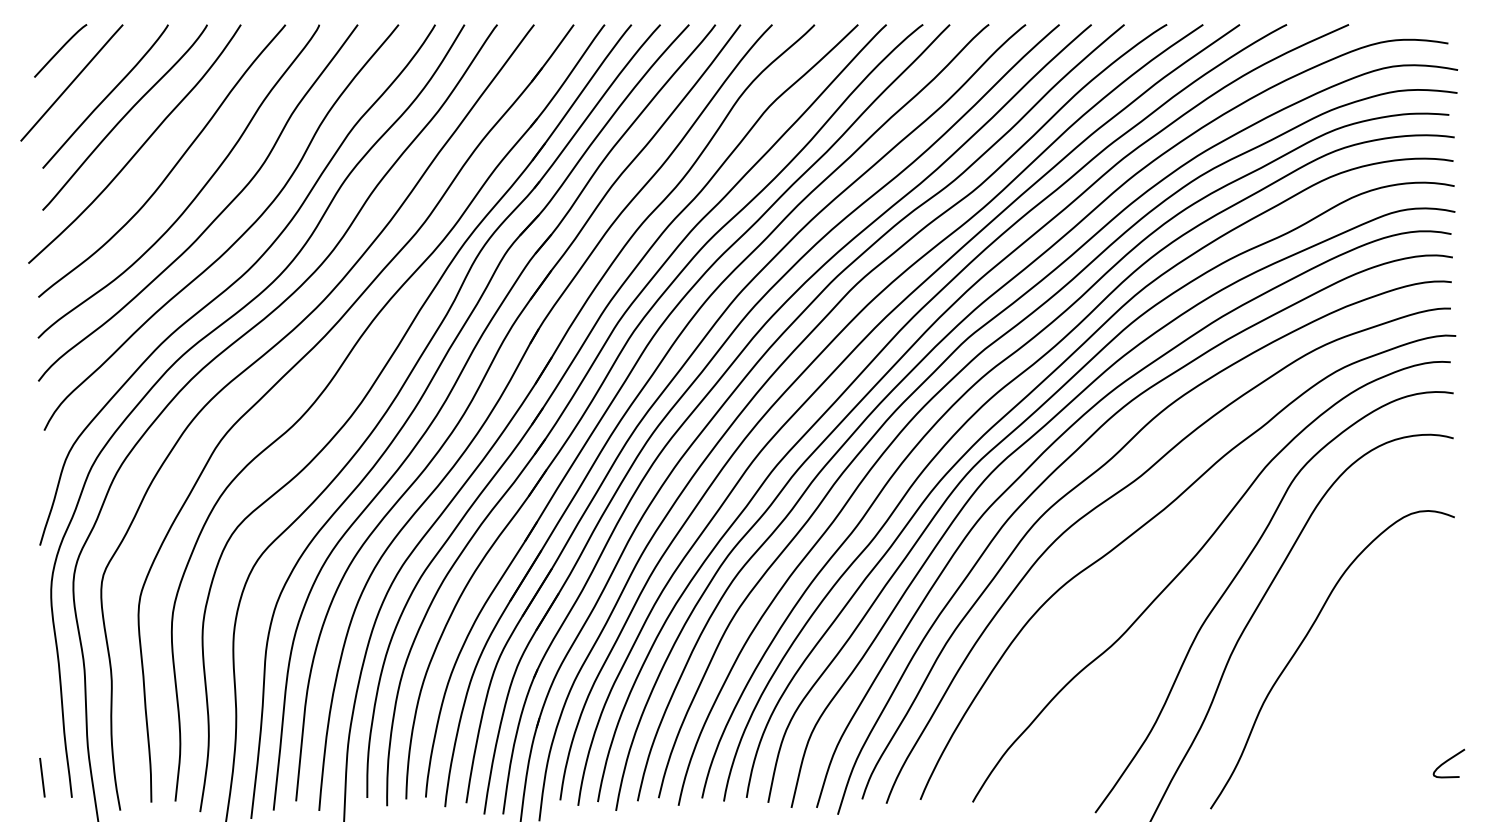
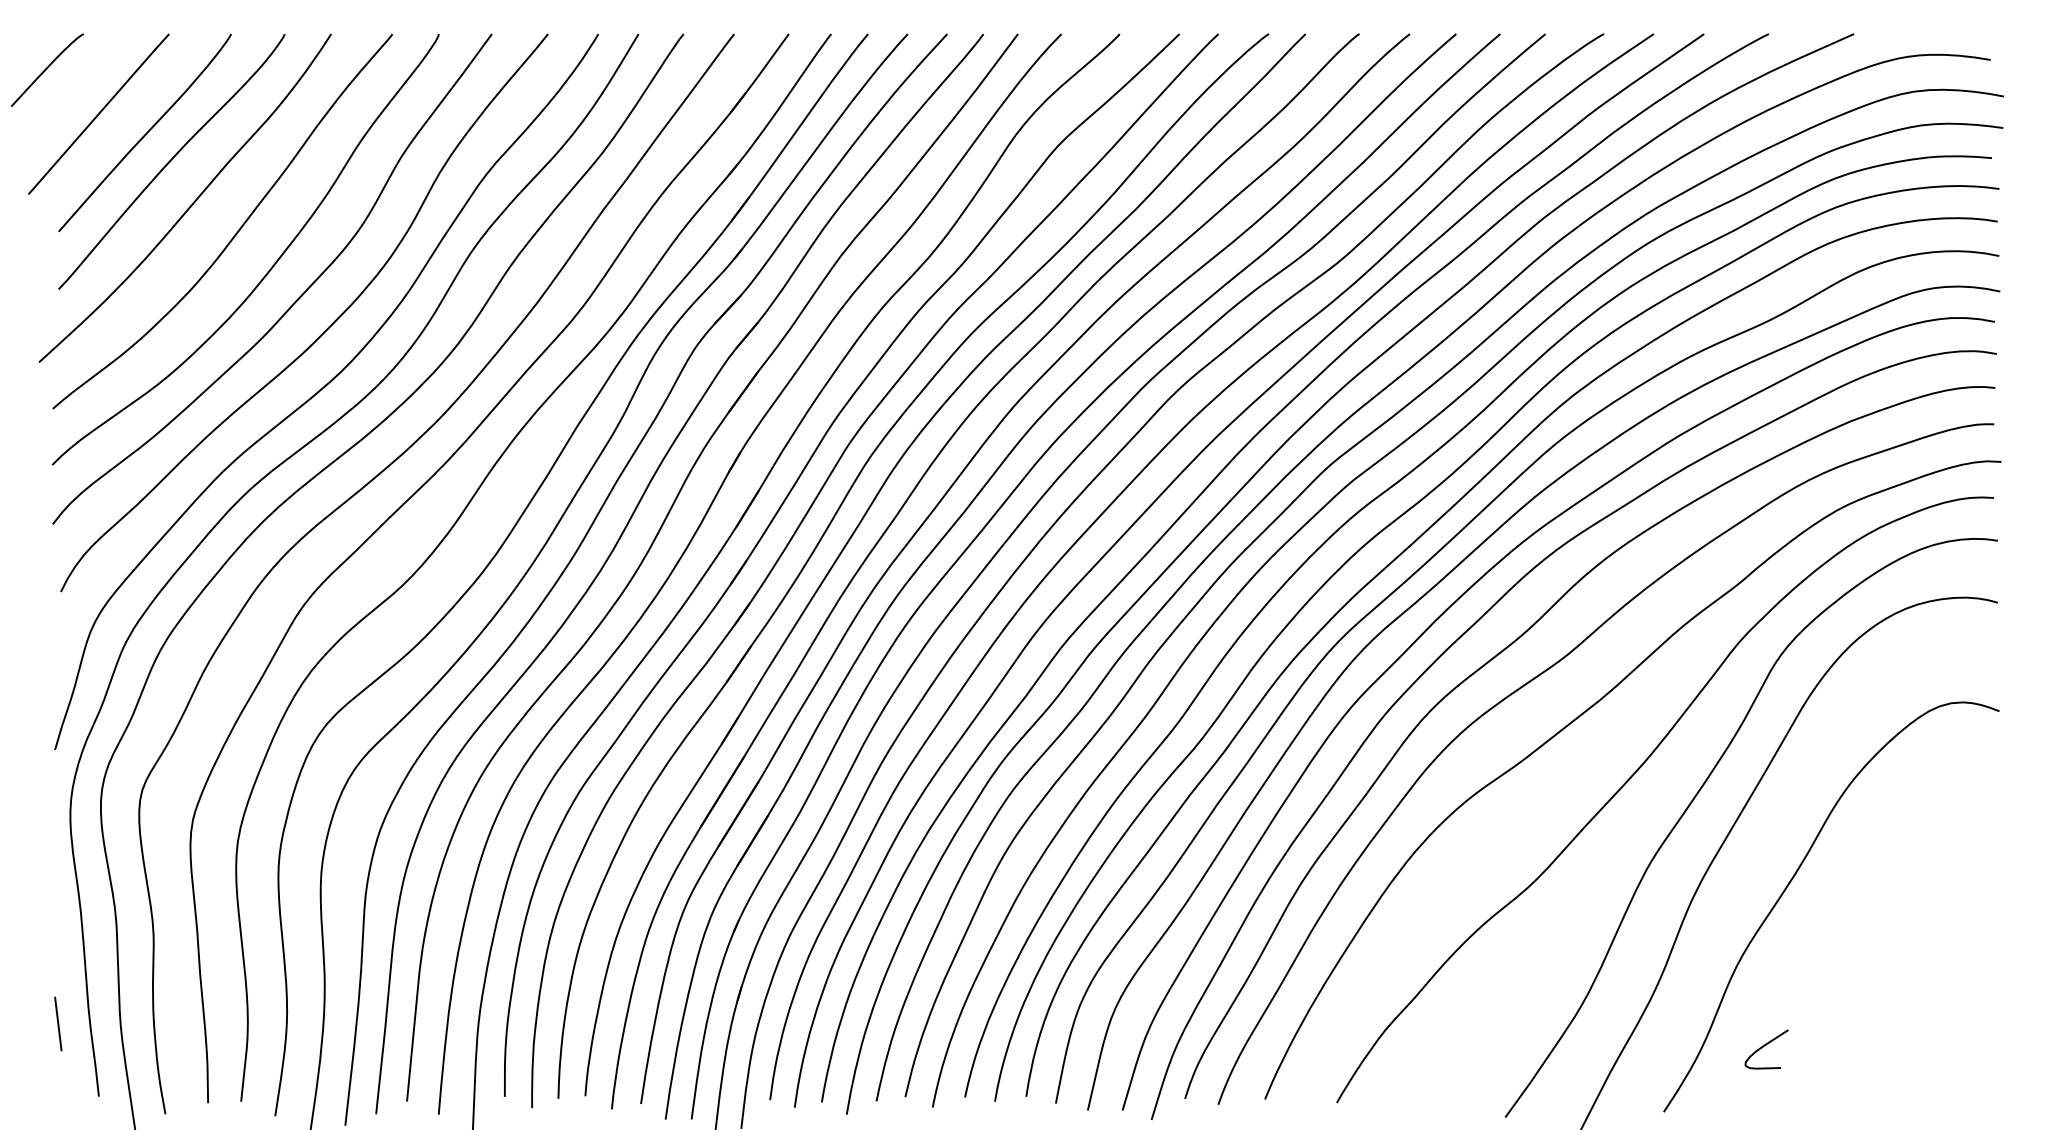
curve: (60, 50) -> (47, 69), moved
curve: (1447, 761) -> (1764, 1046), moved
line: (42, 777) -> (58, 1023), moved

